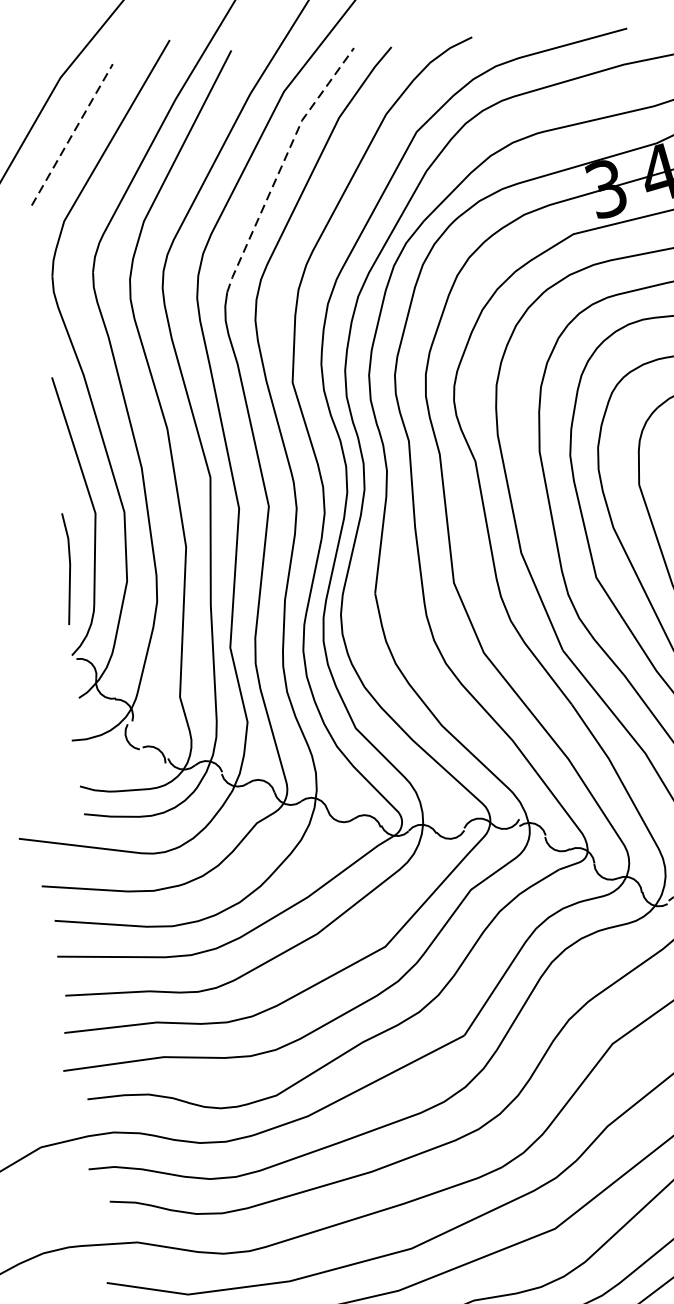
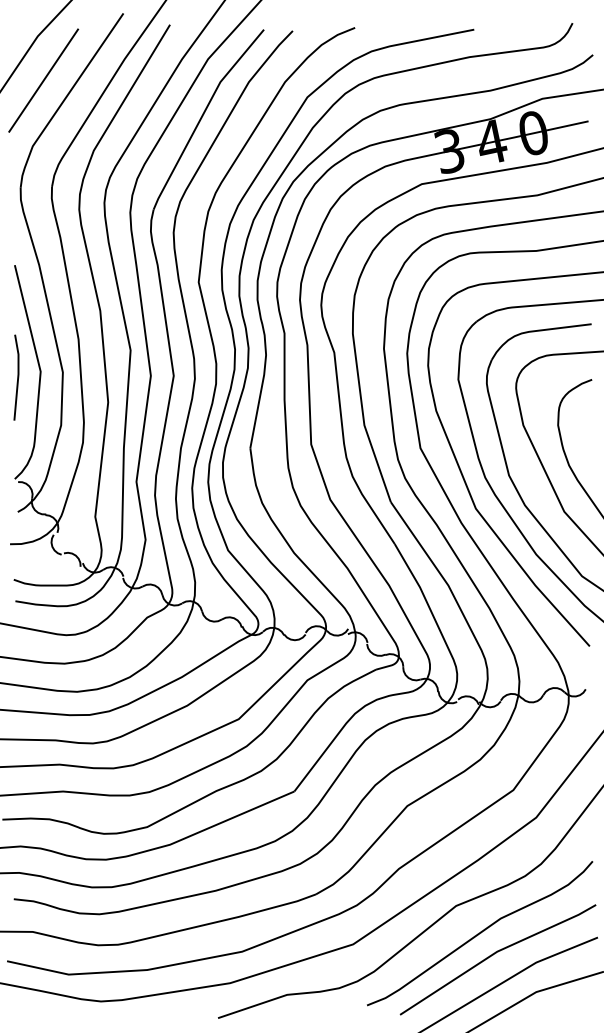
line: (72, 134) -> (43, 80), dashed -> solid
line: (281, 165) -> (202, 115), dashed -> solid
line: (69, 568) -> (17, 377), moved

